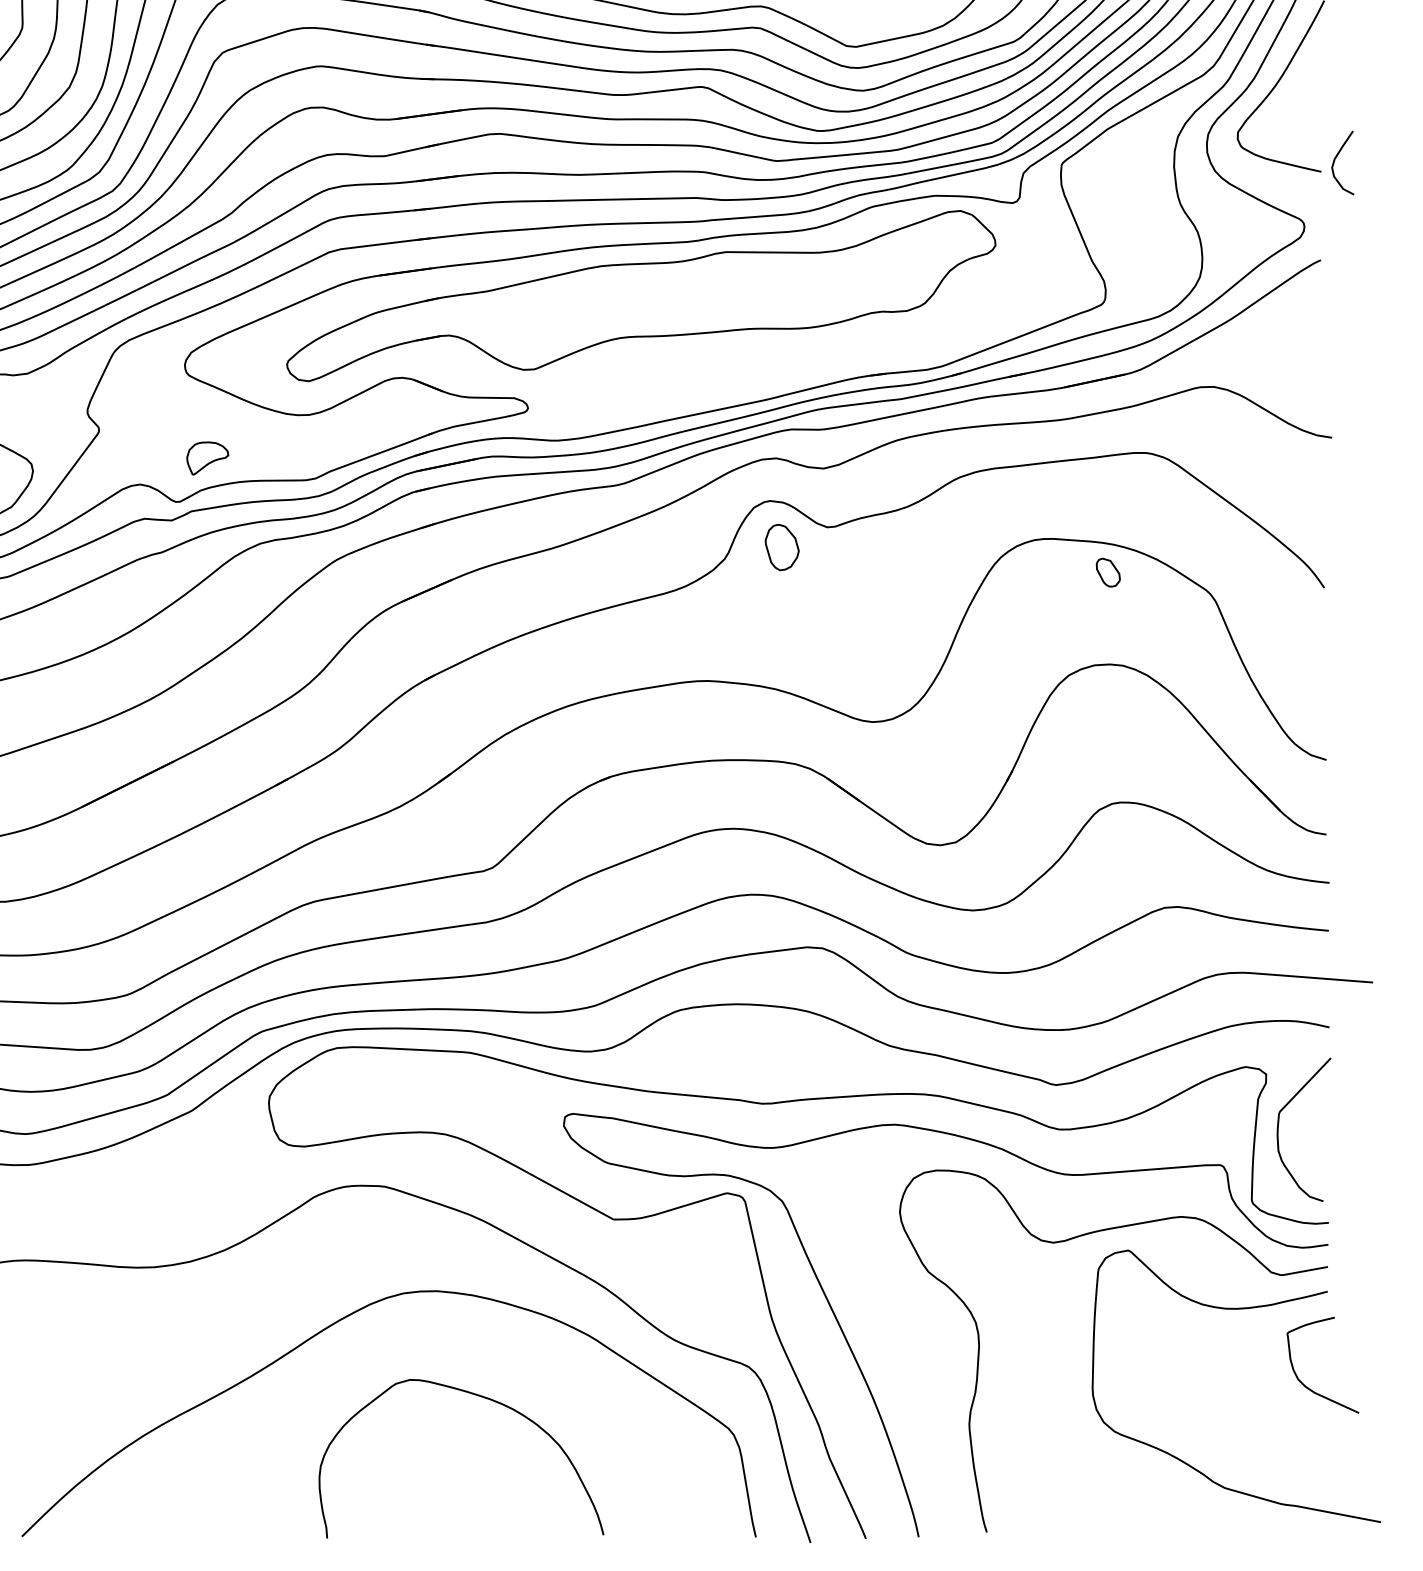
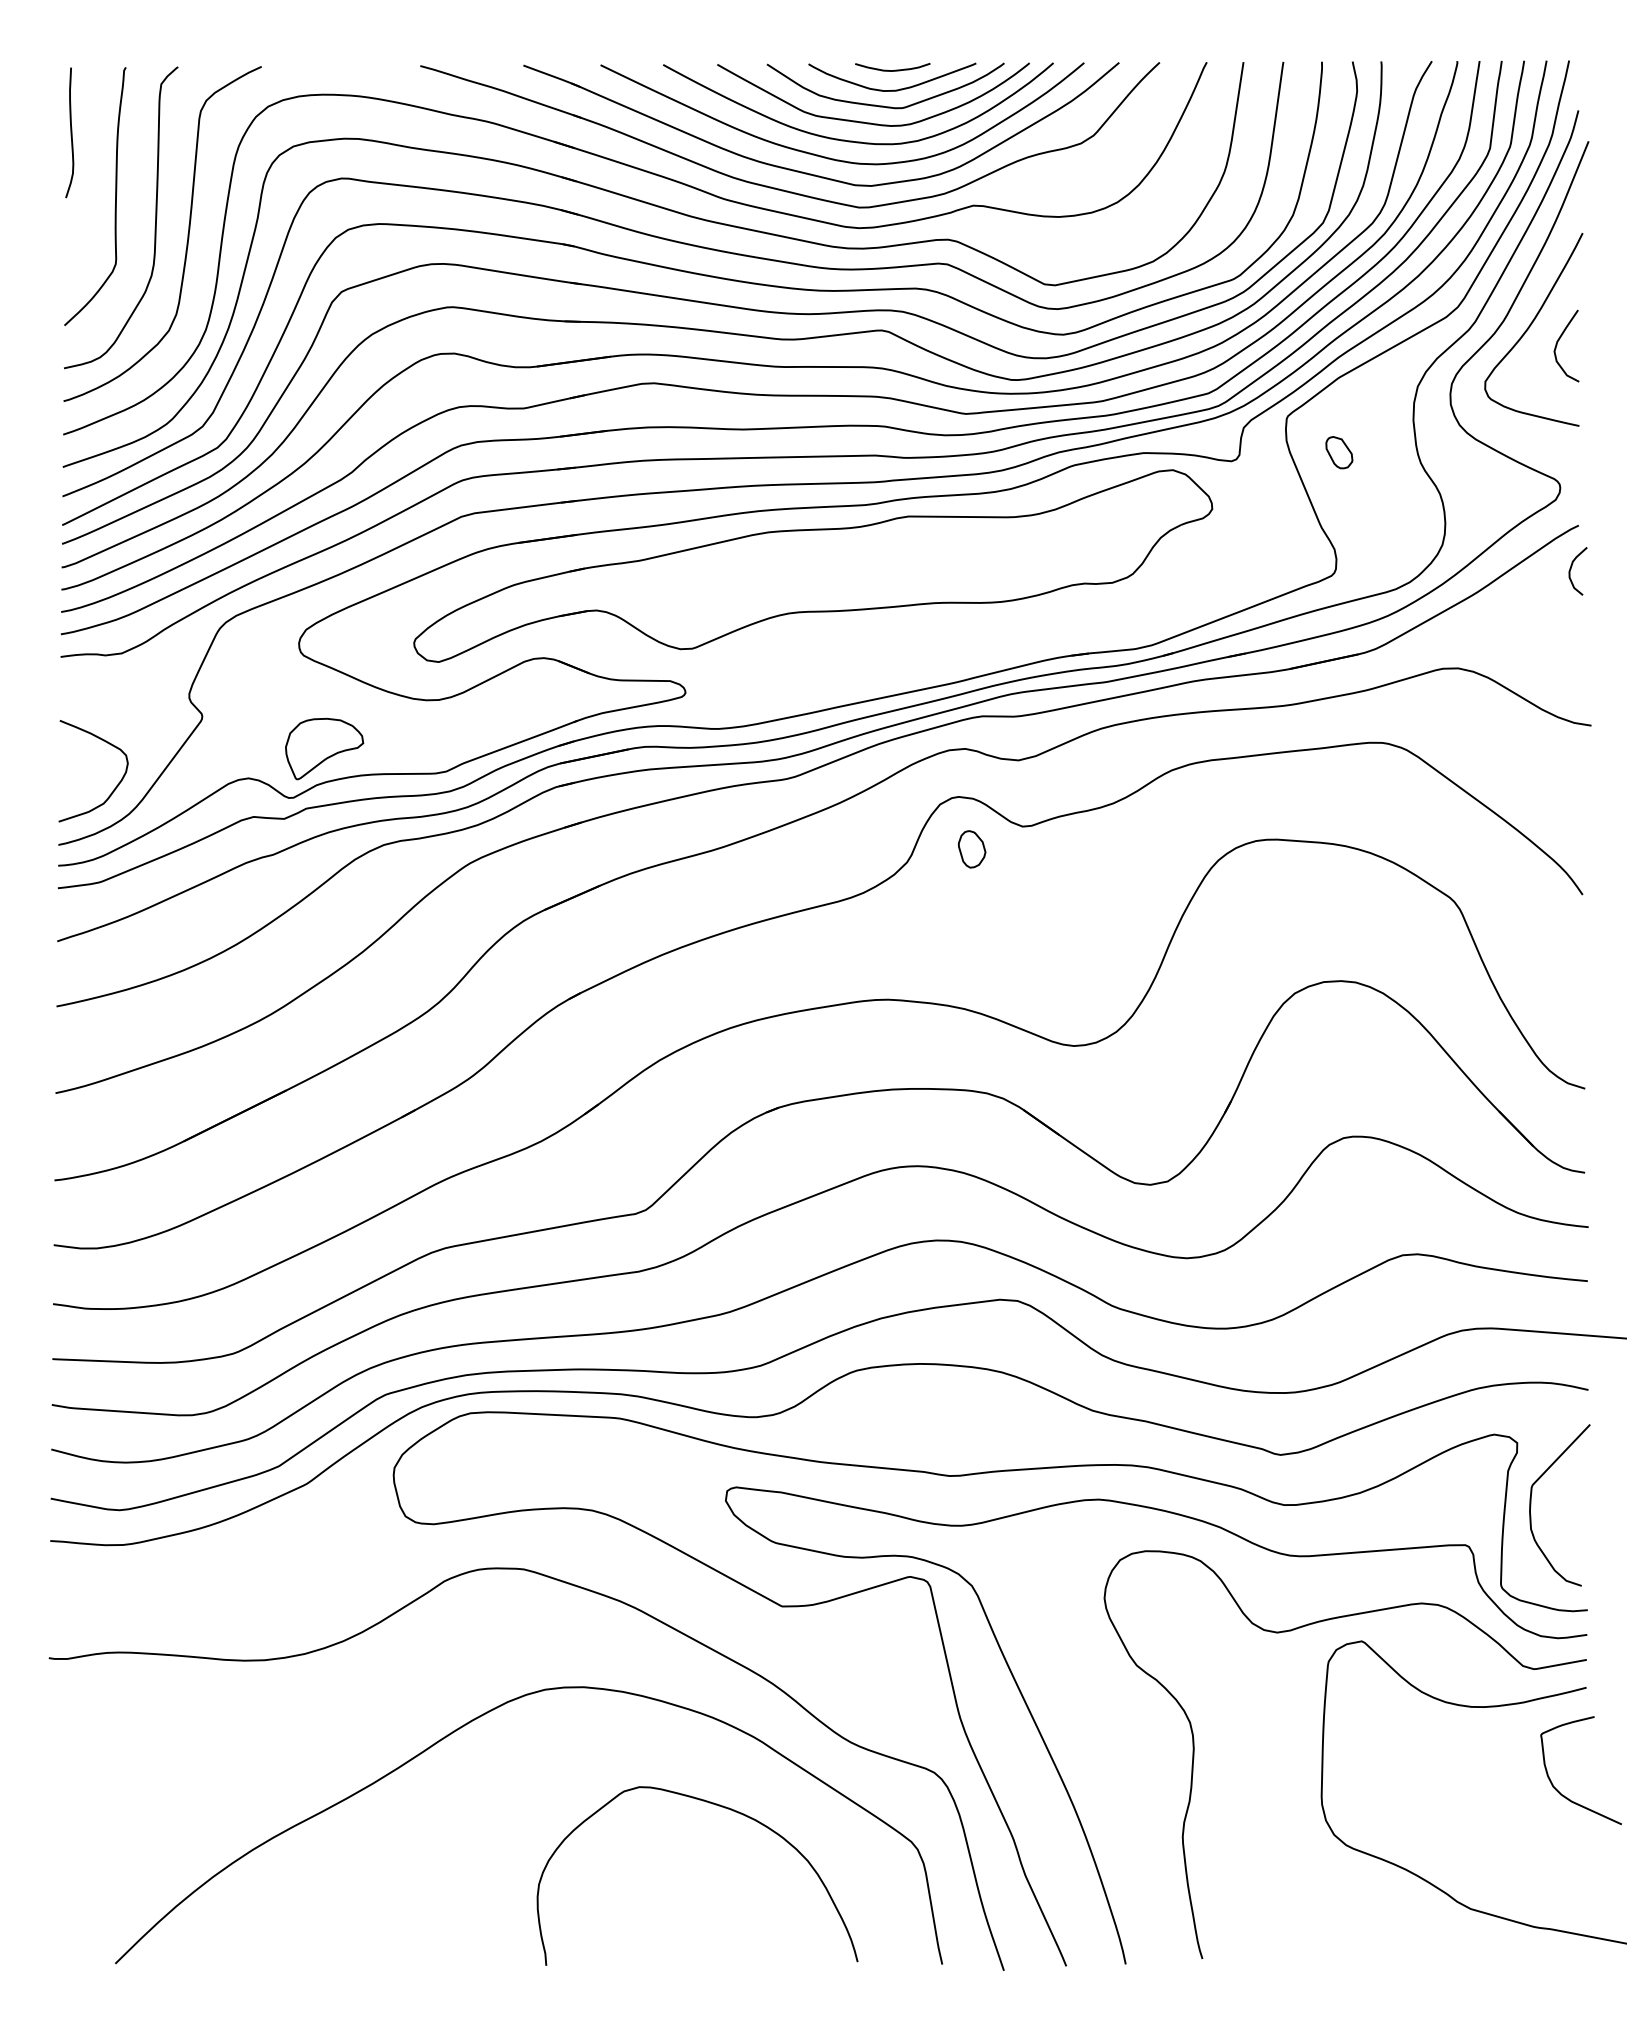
curve: (1335, 159) -> (1558, 342), moved
curve: (1314, 299) -> (1571, 569), added
part: (207, 458) -> (324, 748), size x1.67
part: (782, 547) -> (972, 849), size x0.71
part: (1108, 572) -> (1339, 452), moved
curve: (482, 1397) -> (721, 1807), moved

